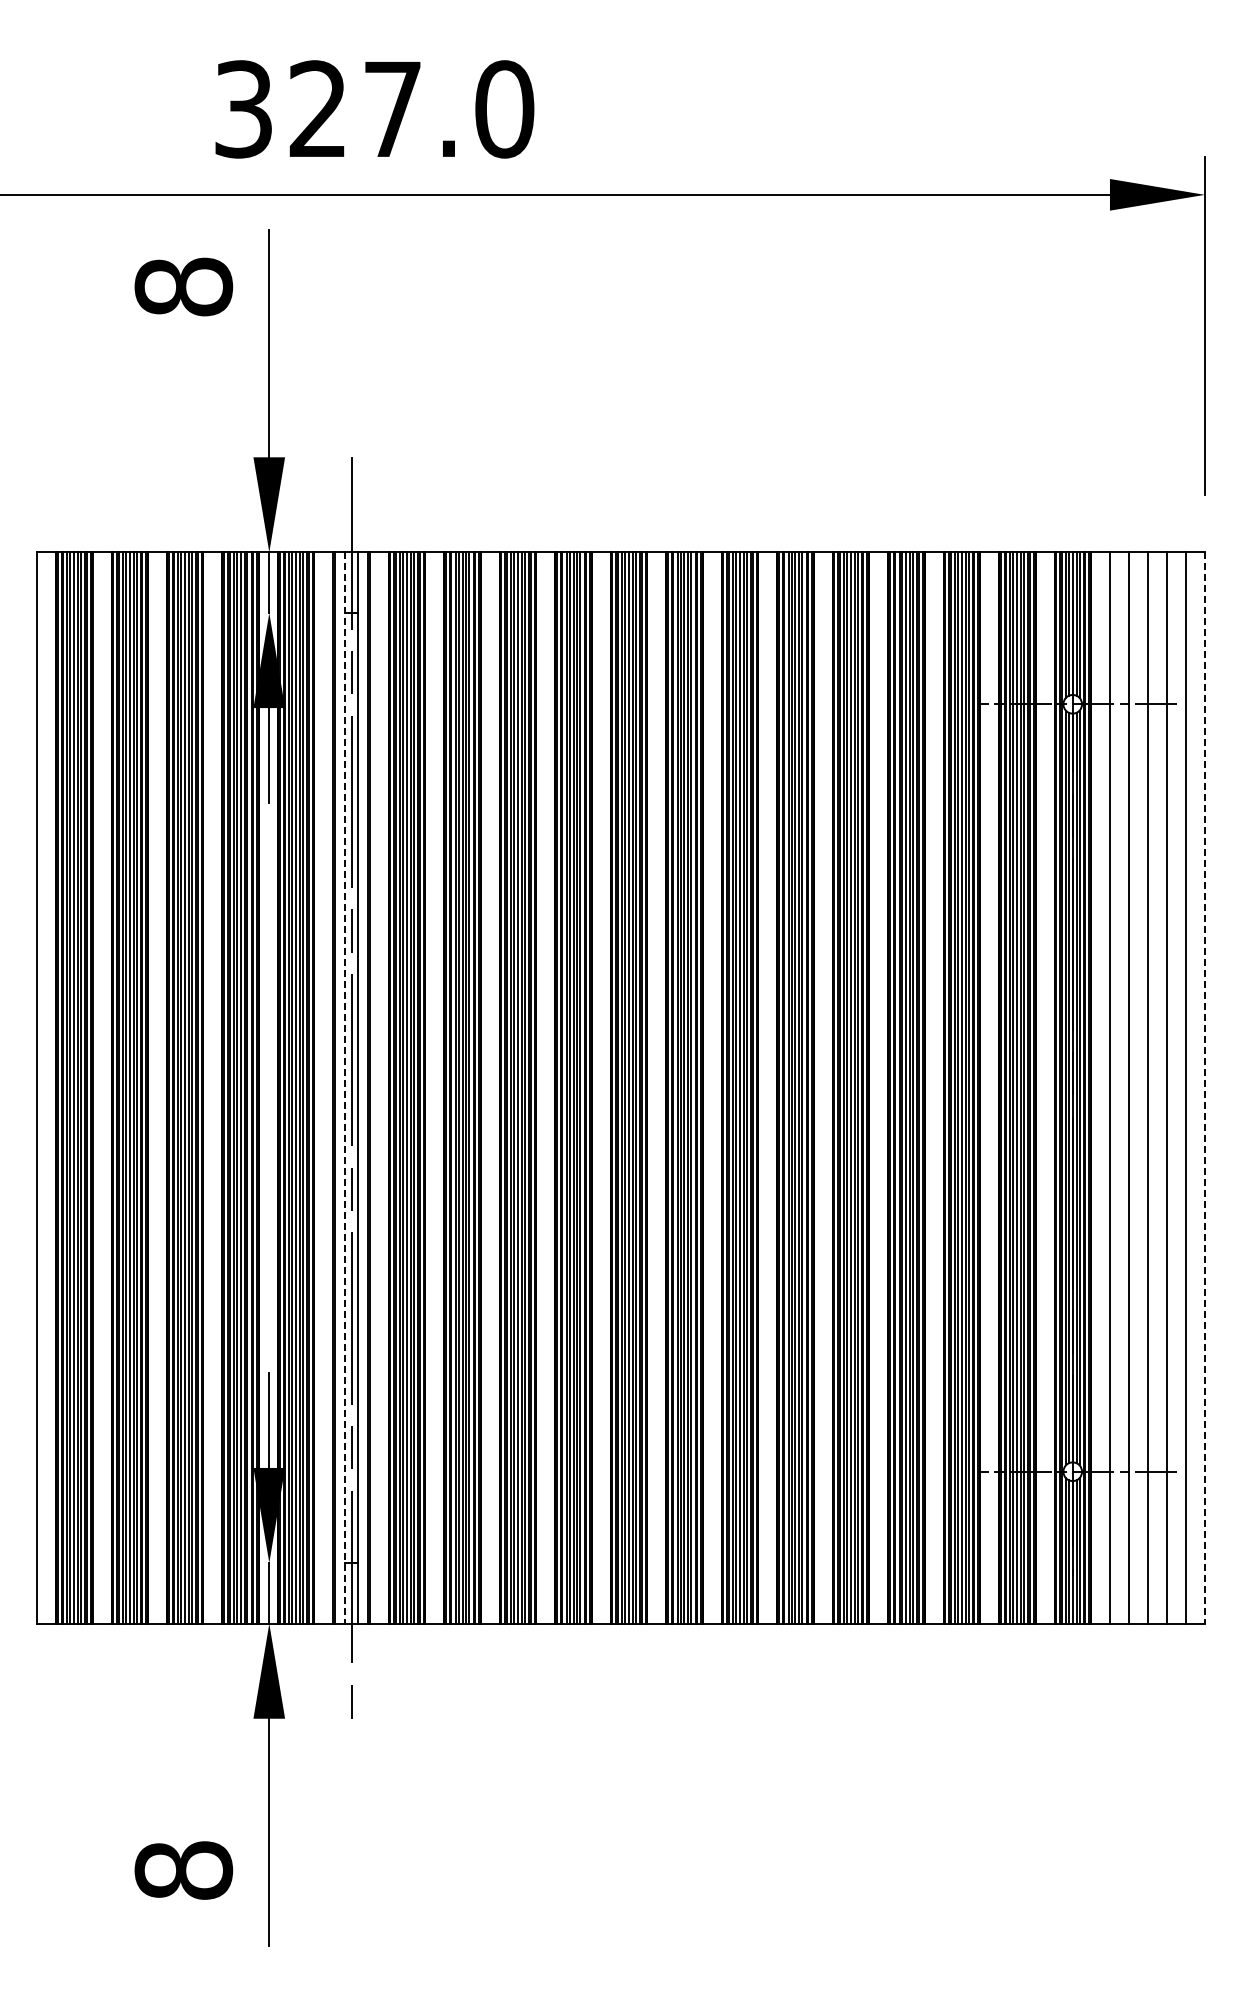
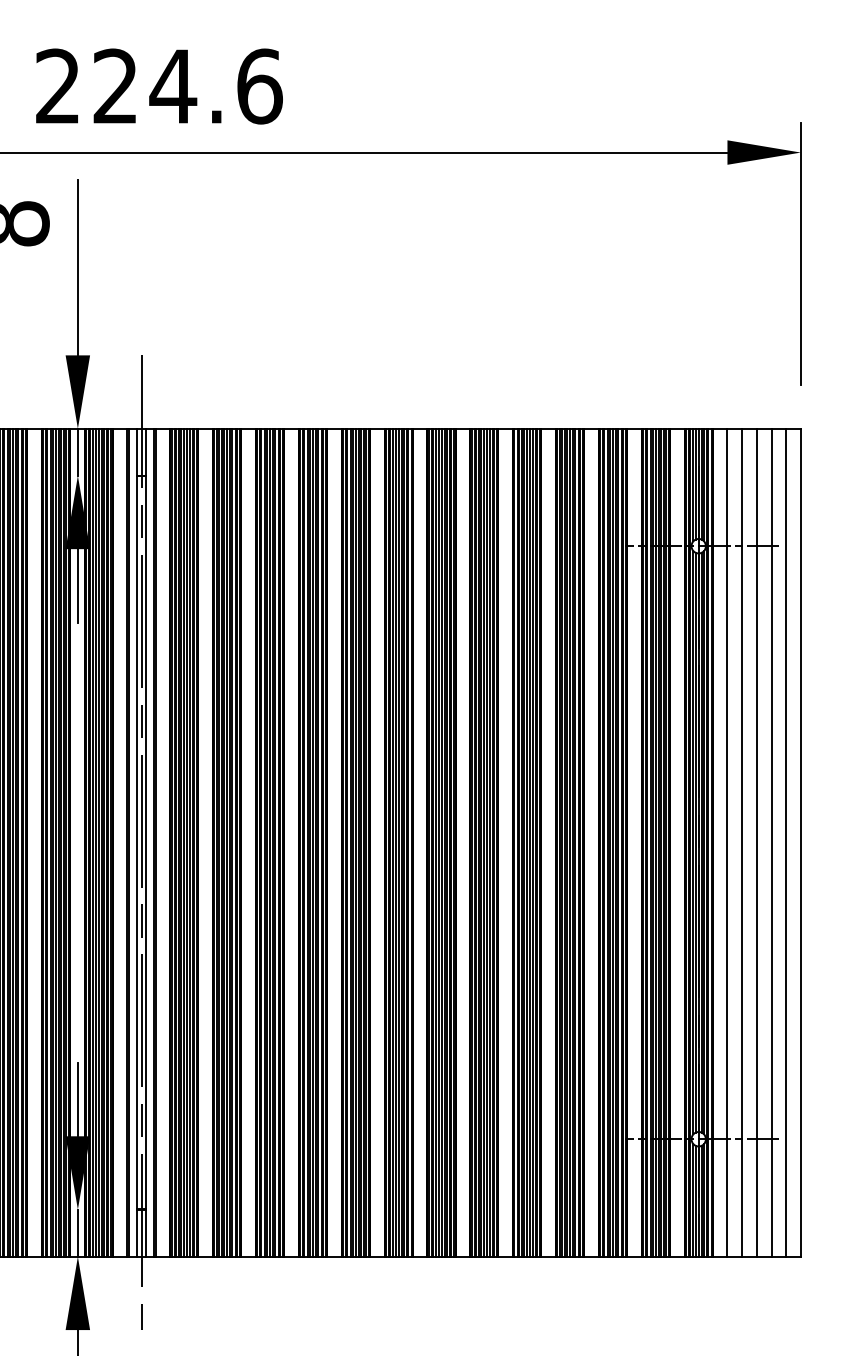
text: (374, 109) -> (159, 86), 327.0 -> 224.6
line: (345, 1088) -> (136, 843), dashed -> solid
line: (1204, 1088) -> (800, 843), dashed -> solid

